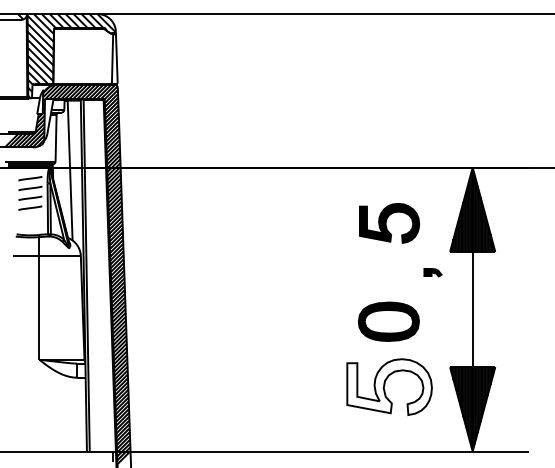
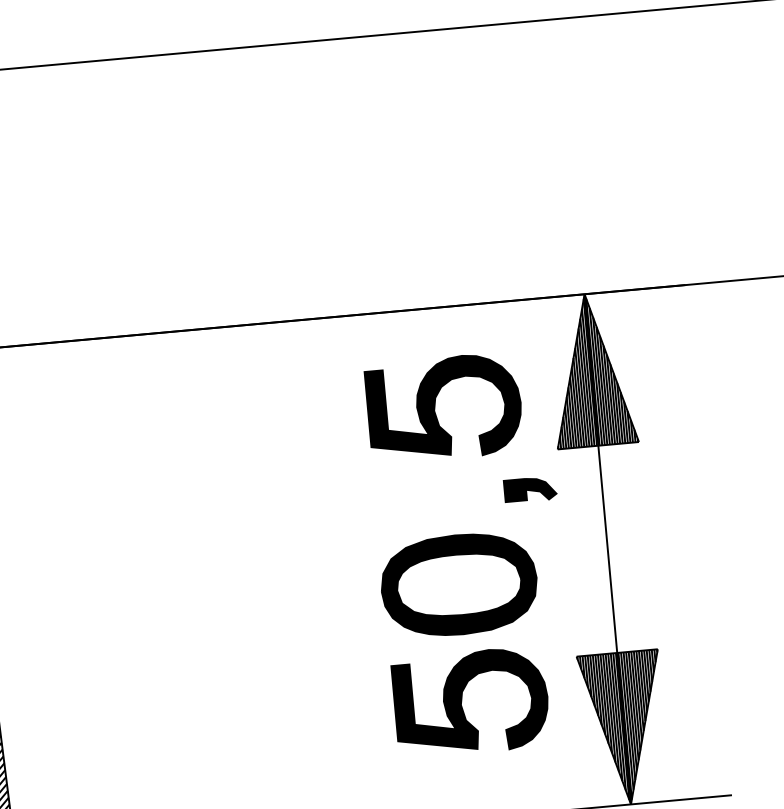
part: (389, 223) -> (444, 408), size x1.43
part: (432, 272) -> (529, 489), size x1.67
part: (388, 321) -> (458, 584), size x1.43
fill: (389, 387) -> (471, 702), added

